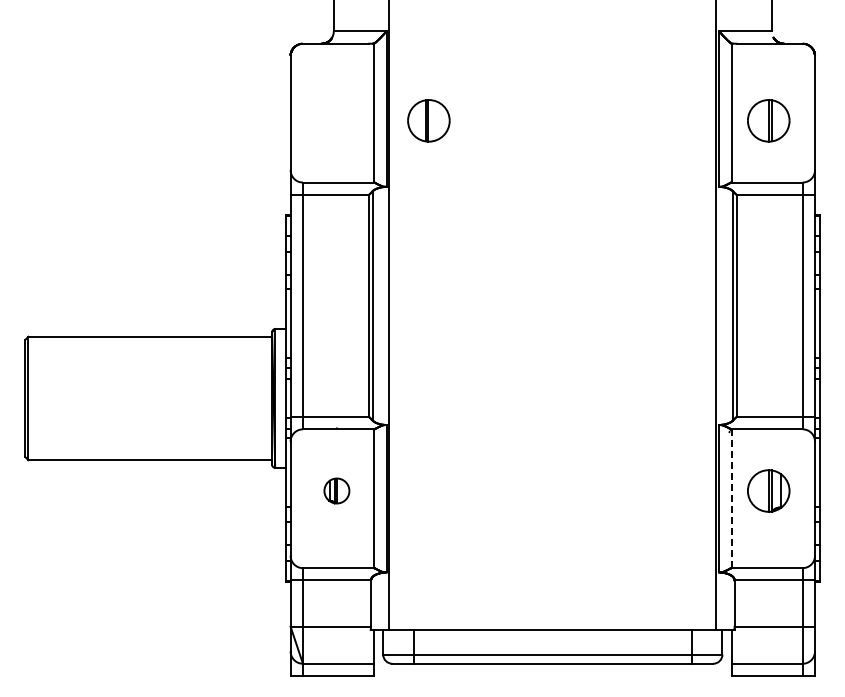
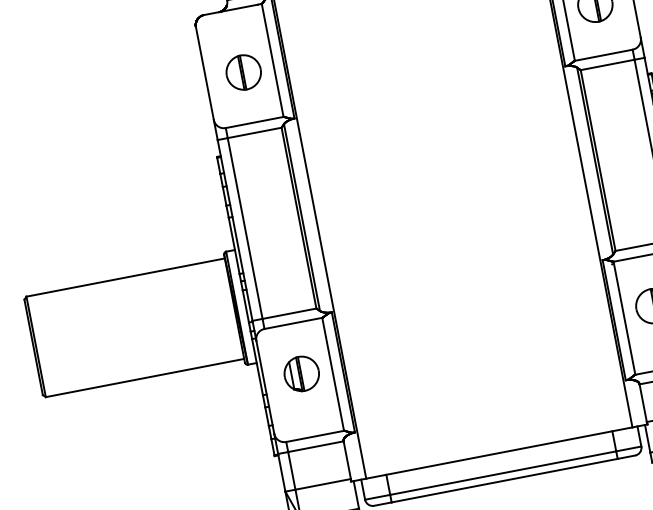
part: (428, 120) -> (243, 72), moved
part: (336, 490) -> (301, 373), size x1.67
line: (731, 498) -> (624, 318), dashed -> solid

